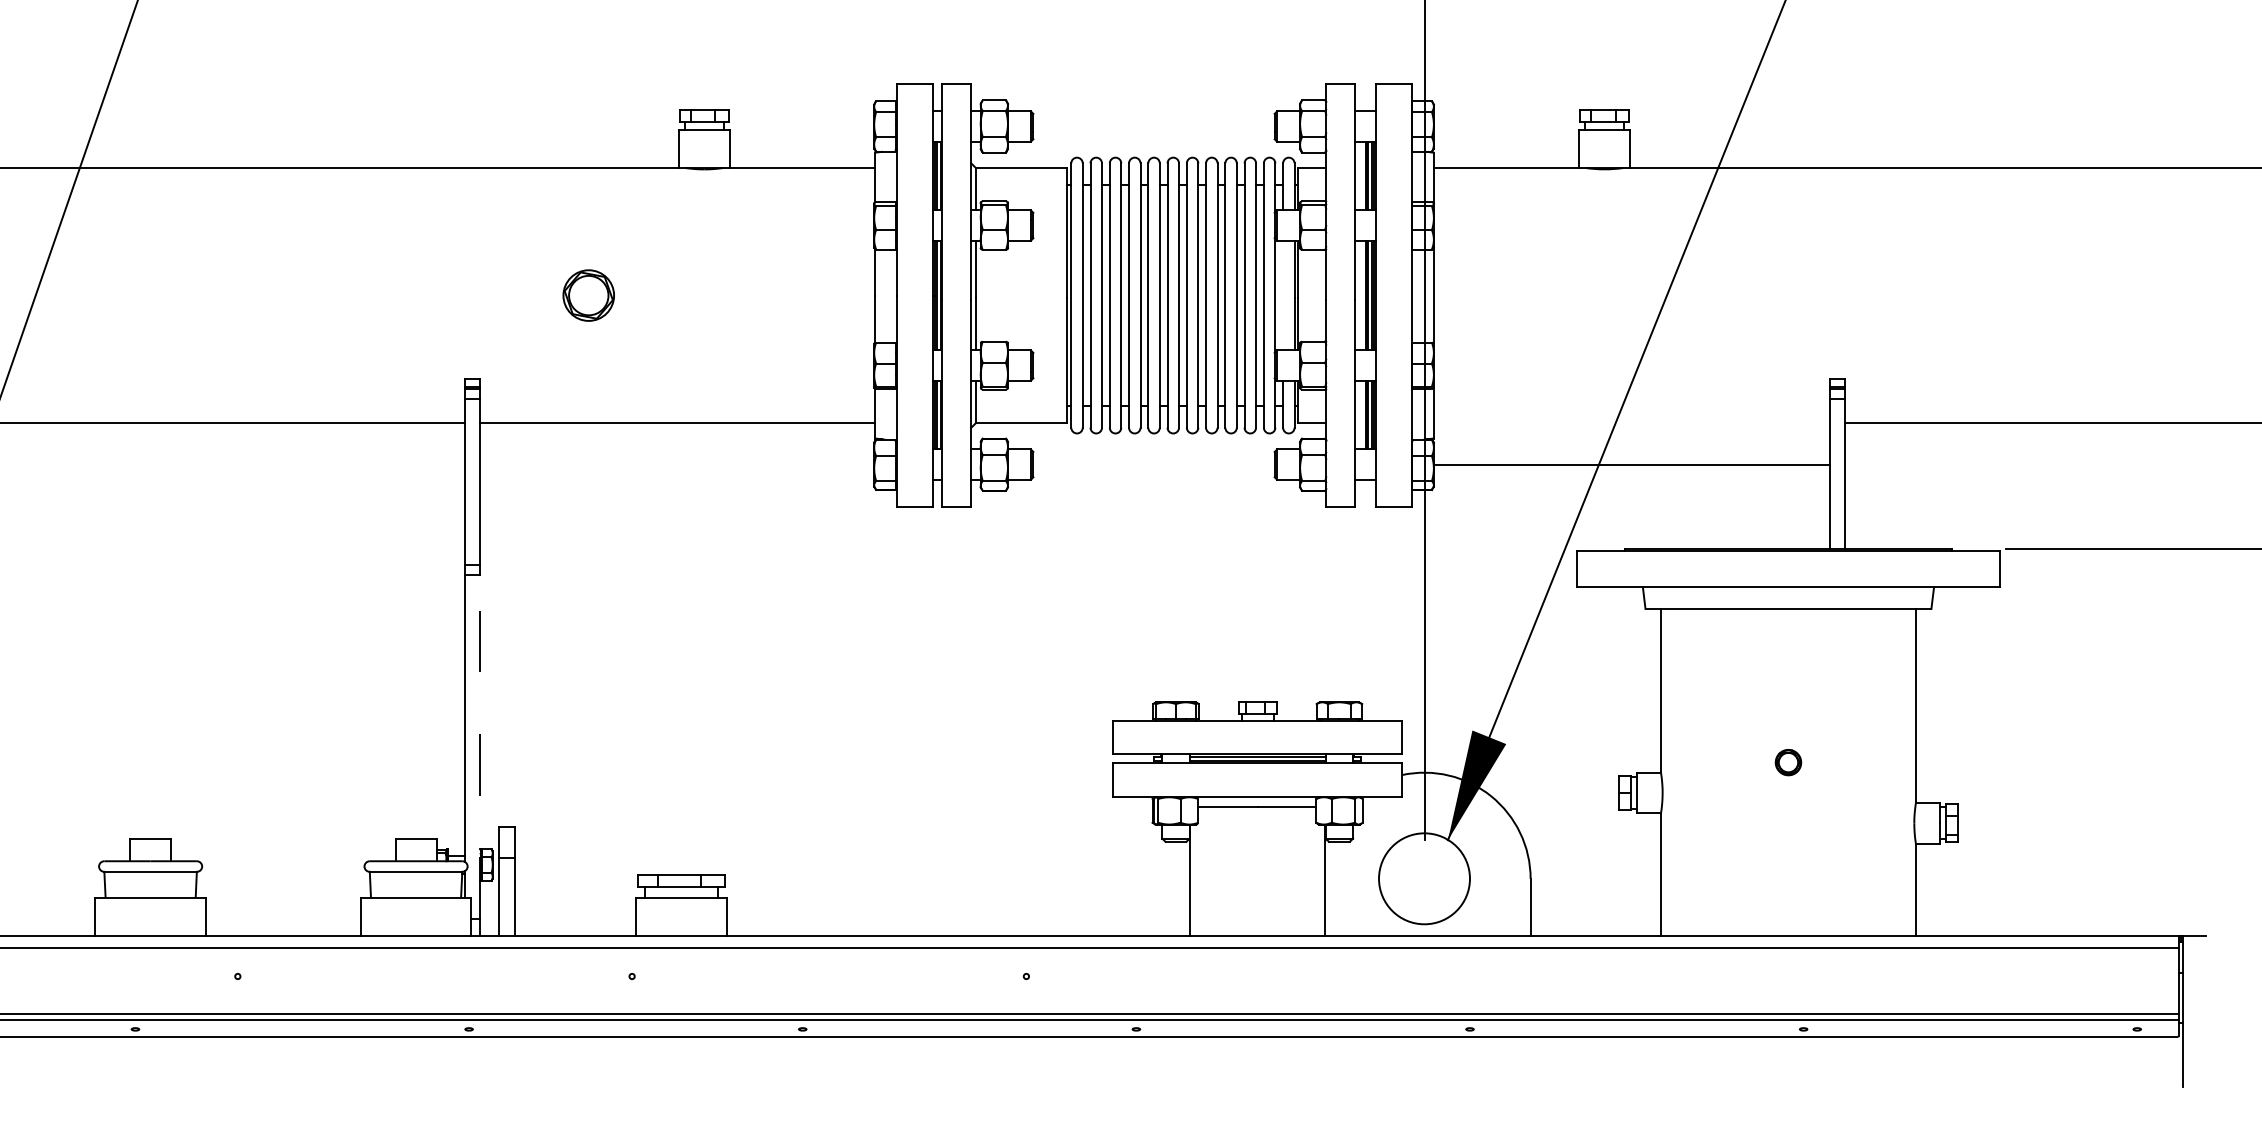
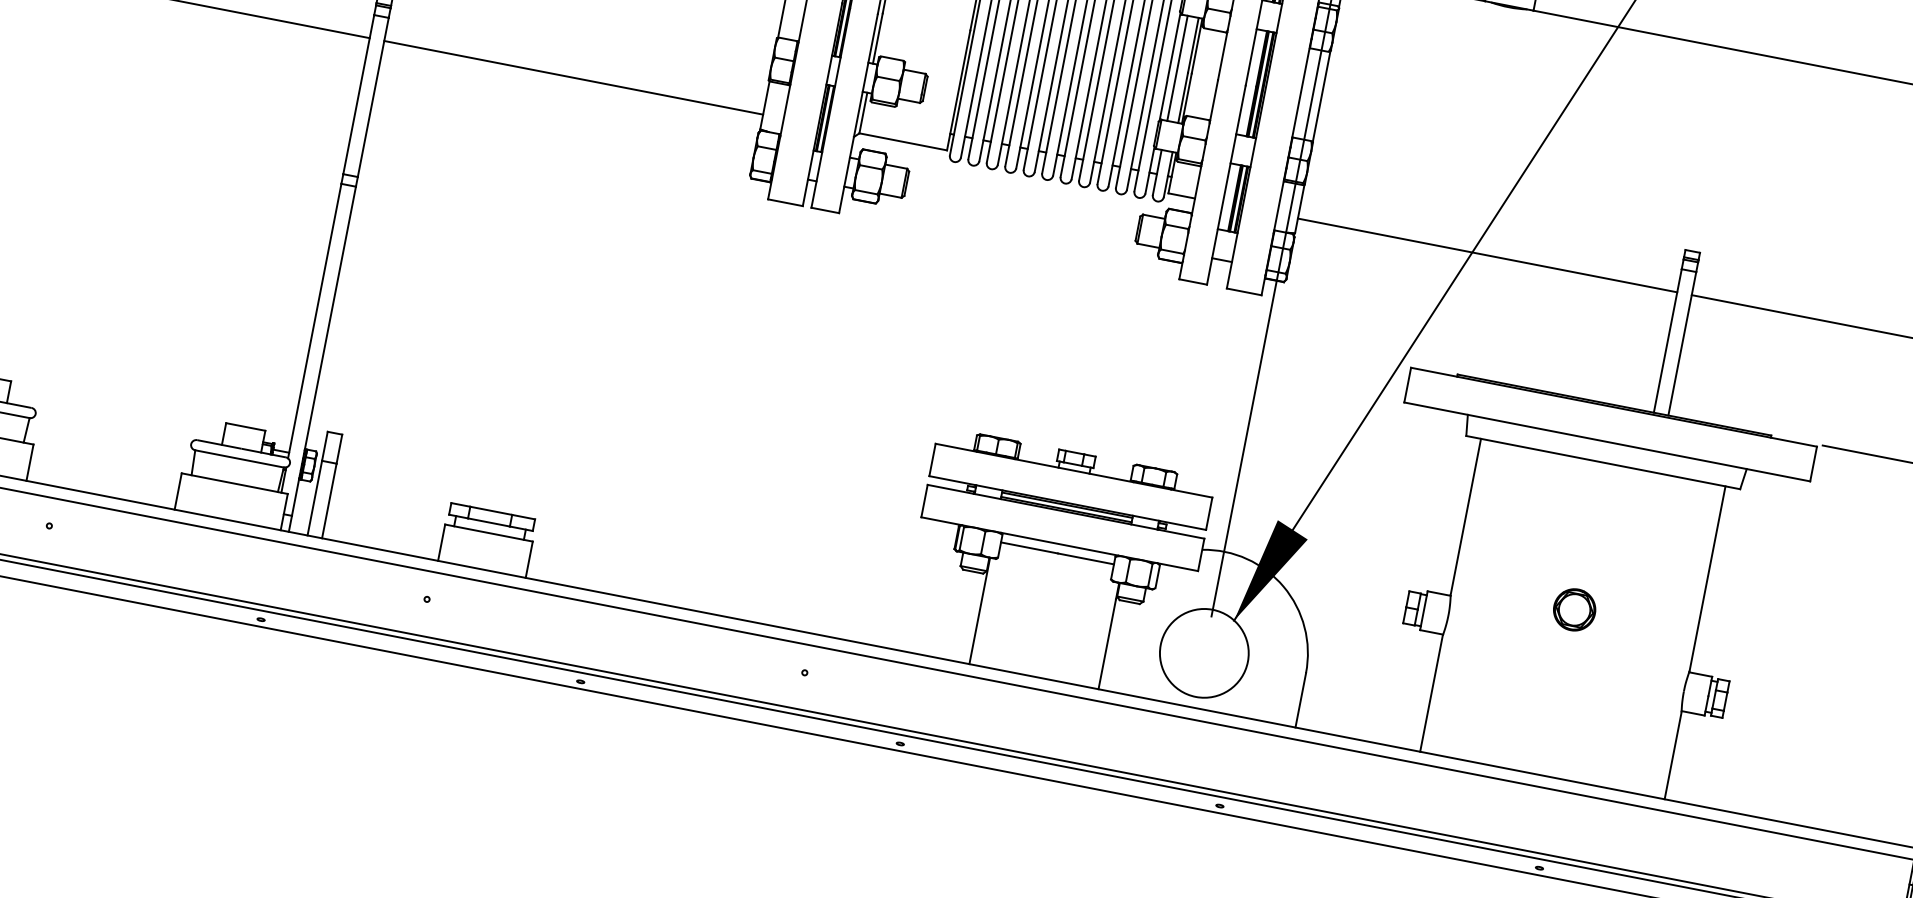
line: (1283, 295) -> (1177, 68), added
line: (1631, 465) -> (1487, 255), moved
line: (479, 747) -> (323, 351), dashed -> solid
part: (1788, 762) -> (1574, 609), size x1.67

